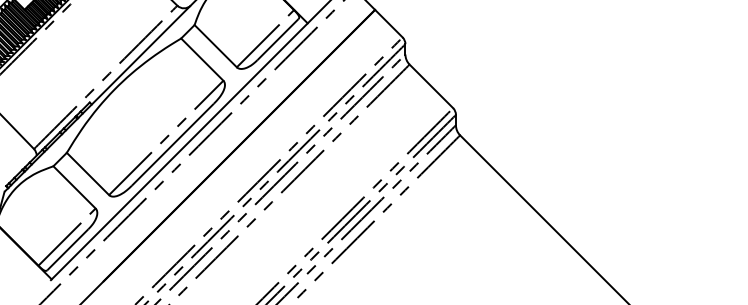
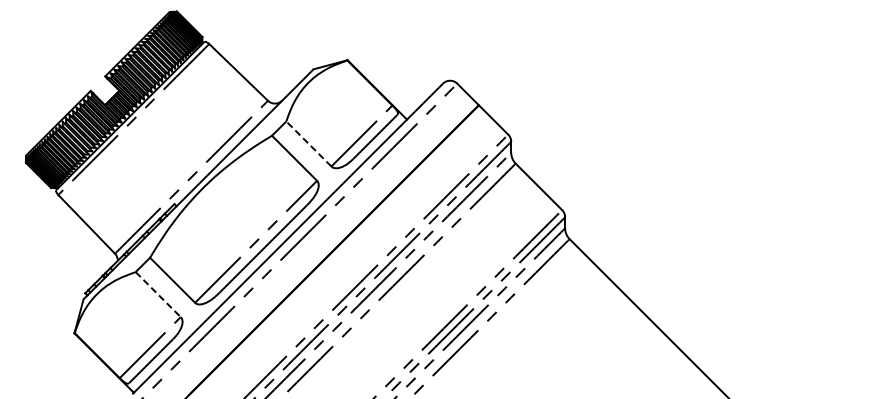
line: (215, 45) -> (308, 143), solid -> dashed
line: (74, 187) -> (158, 294), solid -> dashed

